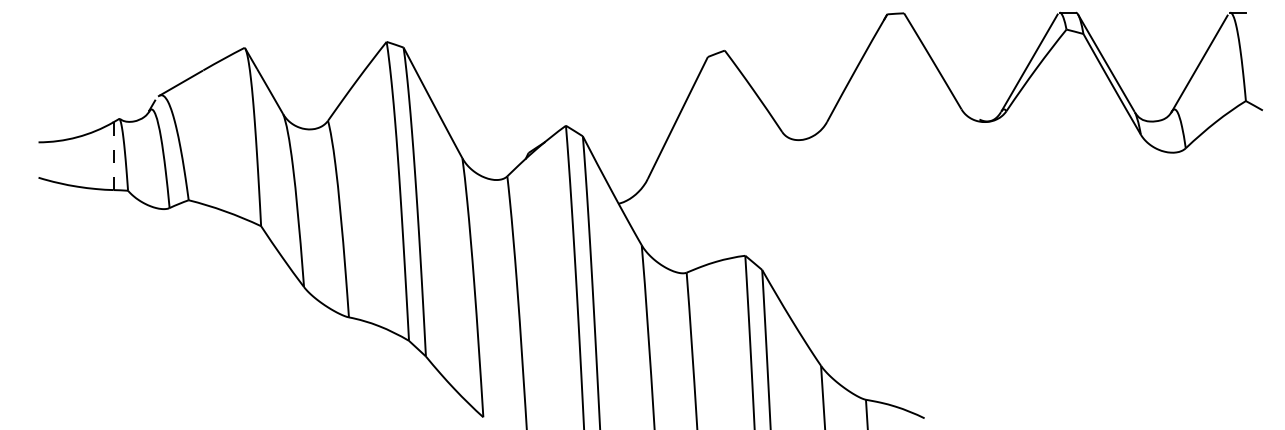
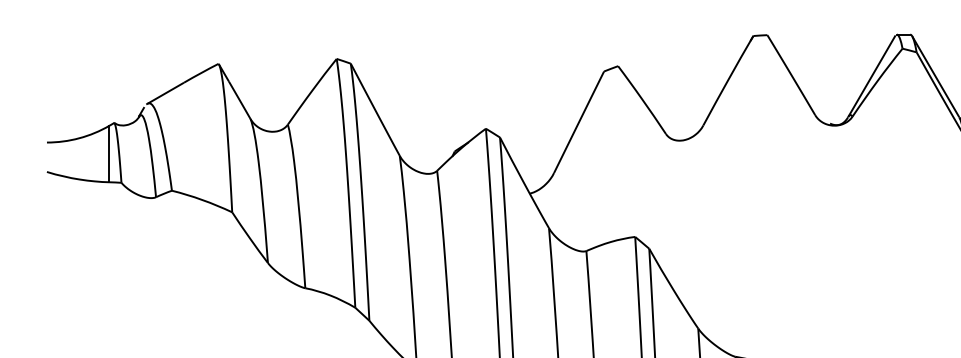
line: (113, 156) -> (109, 154), dashed -> solid

